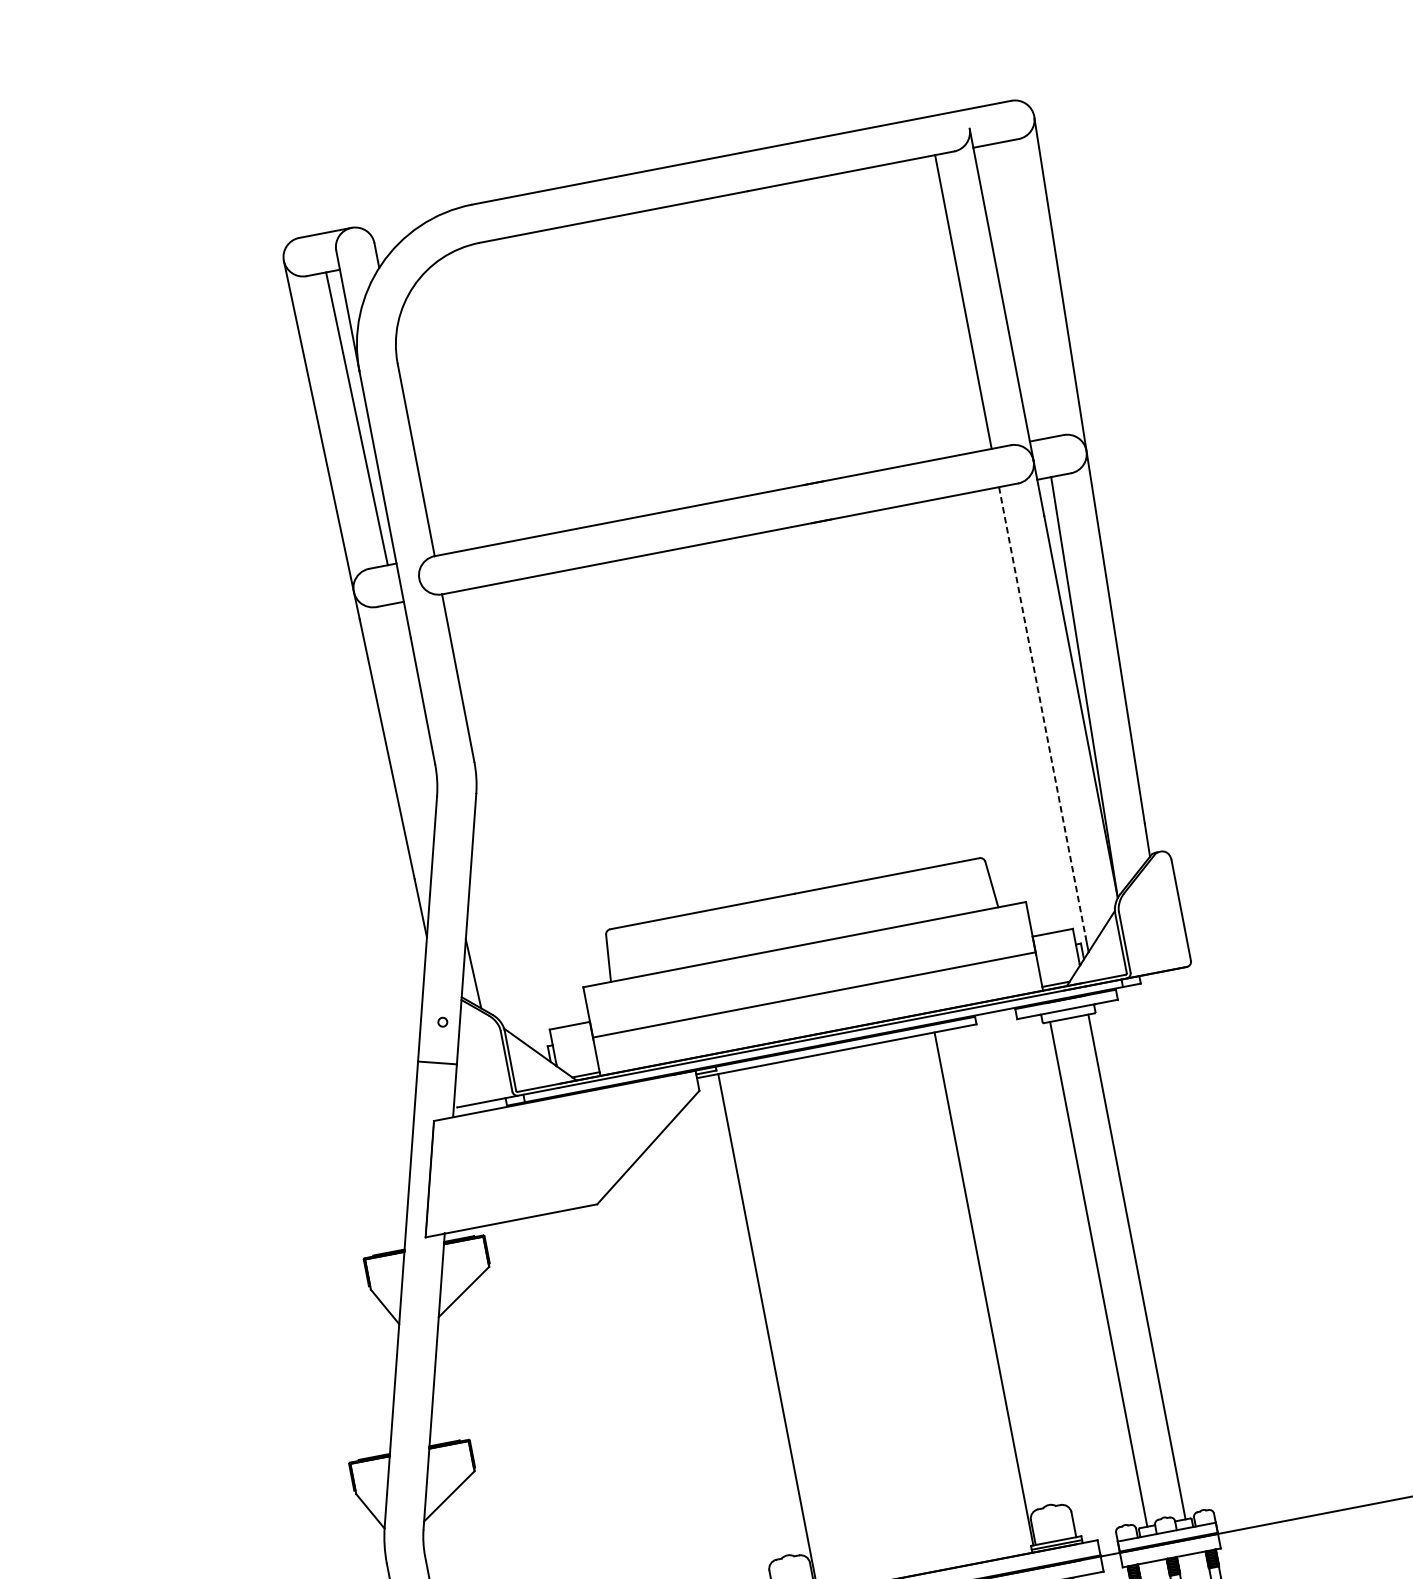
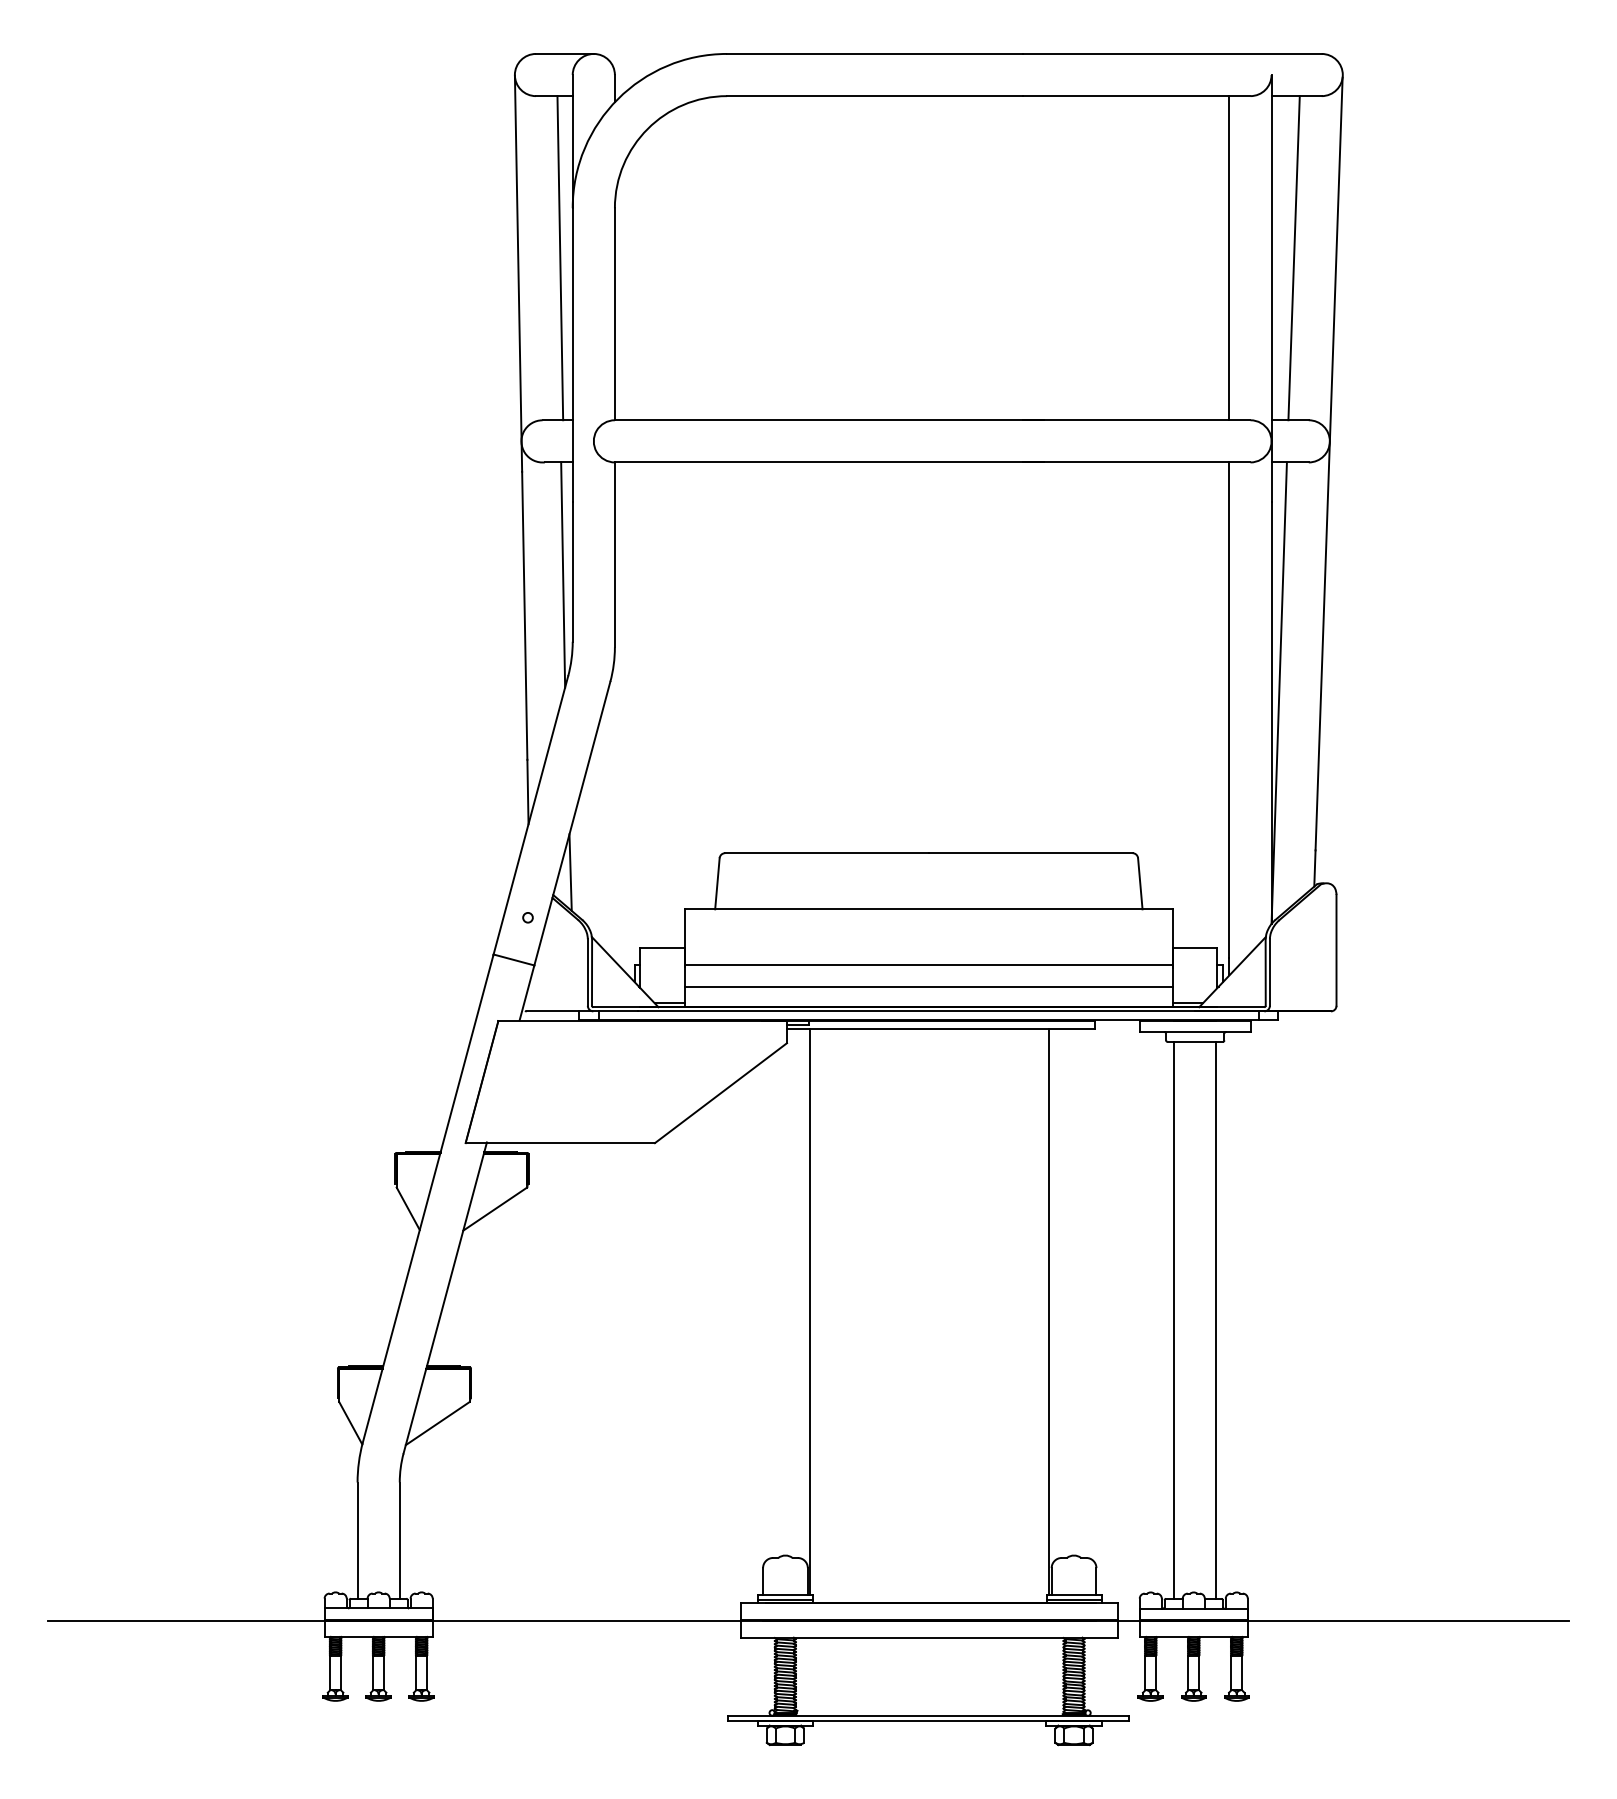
line: (1021, 291) -> (1293, 258), added
line: (415, 704) -> (563, 574), added
line: (1042, 711) -> (1229, 710), dashed -> solid
line: (817, 1015) -> (928, 987), added

